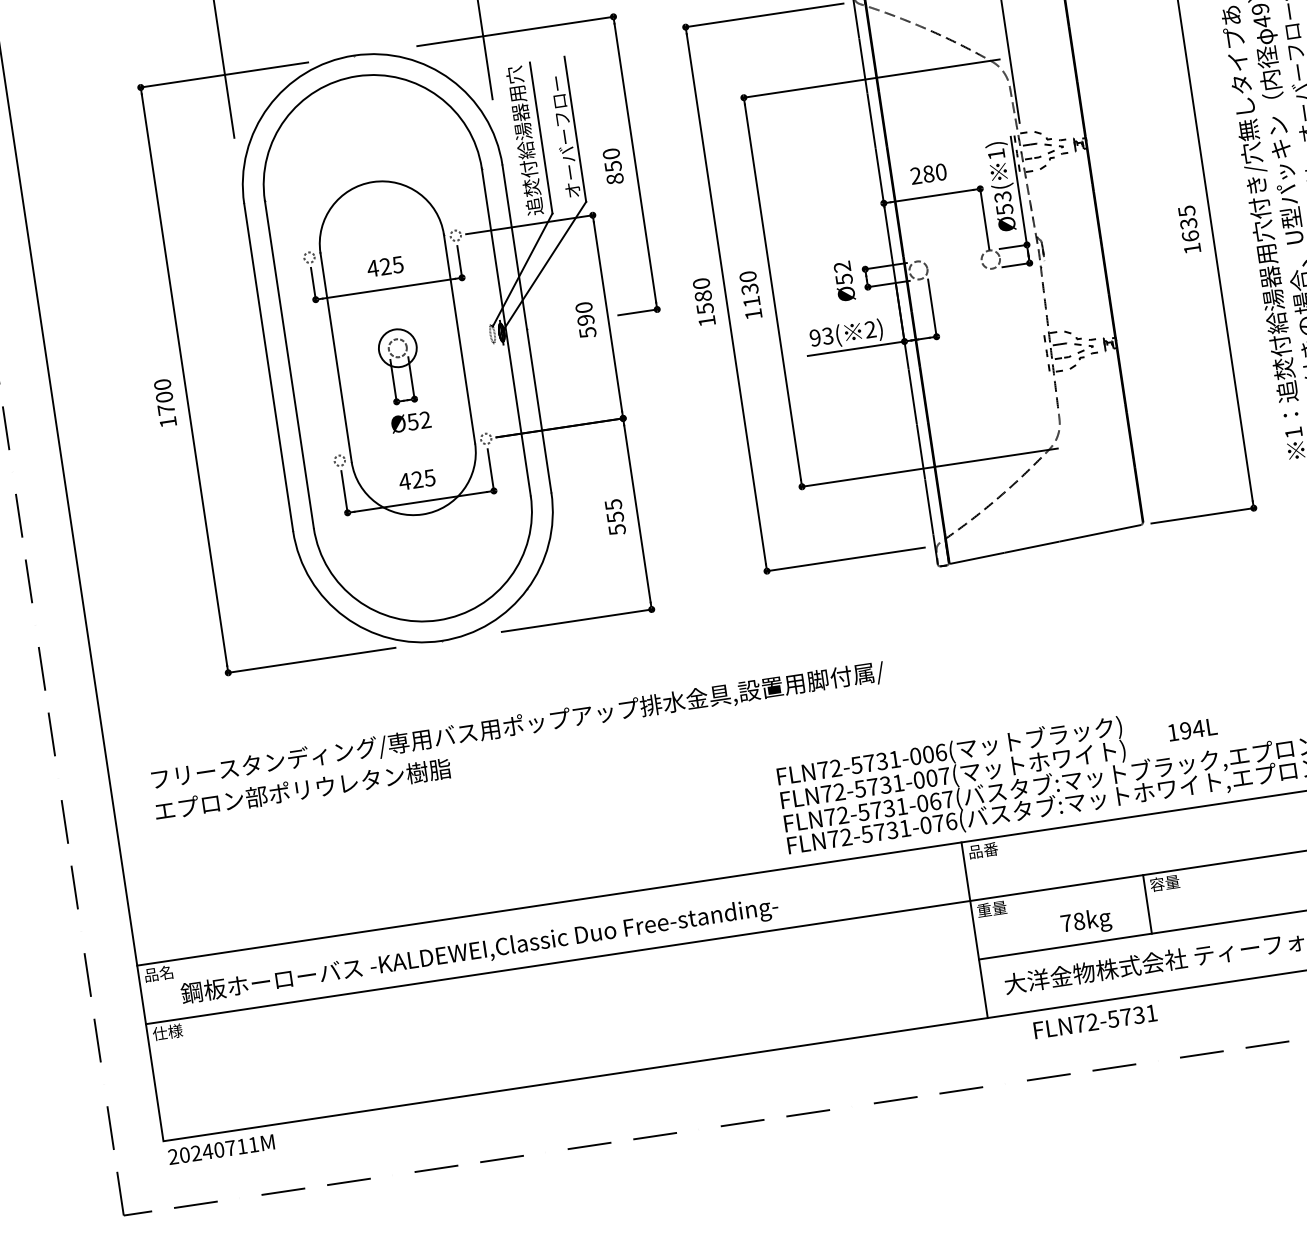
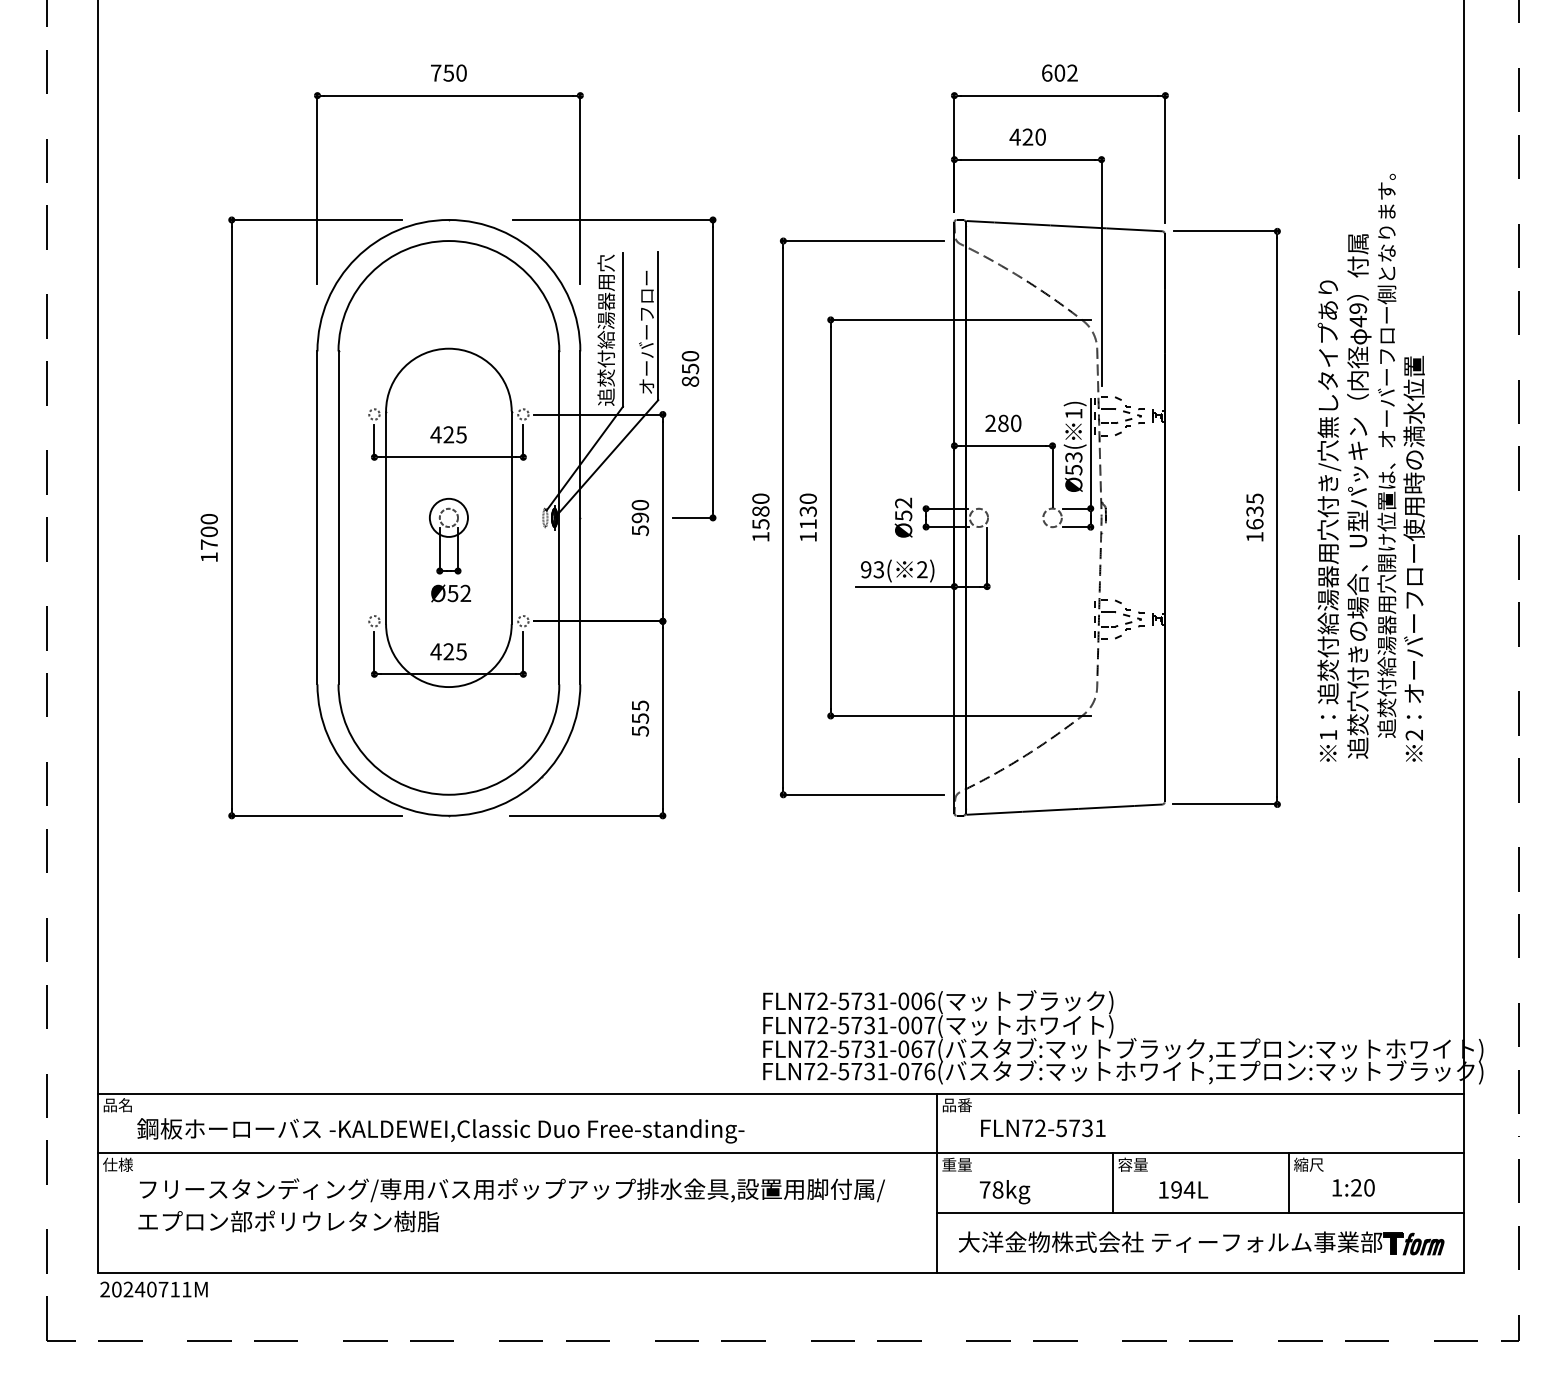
text: (1192, 729) -> (1183, 1189), moved
text: (519, 741) -> (511, 1205), moved
text: (1085, 922) -> (1004, 1192), moved
text: (1095, 1021) -> (1043, 1128), moved

